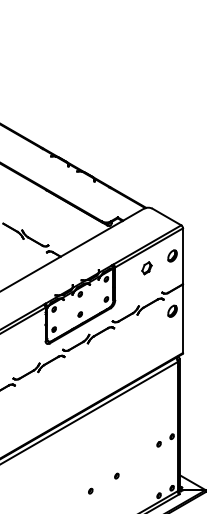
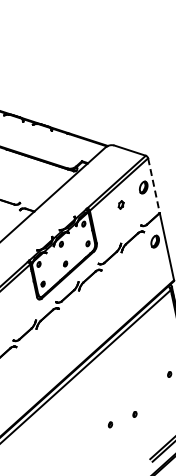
line: (183, 256) -> (154, 185), solid -> dashed
part: (146, 268) -> (120, 205), size x0.6
part: (90, 490) -> (110, 424), moved

